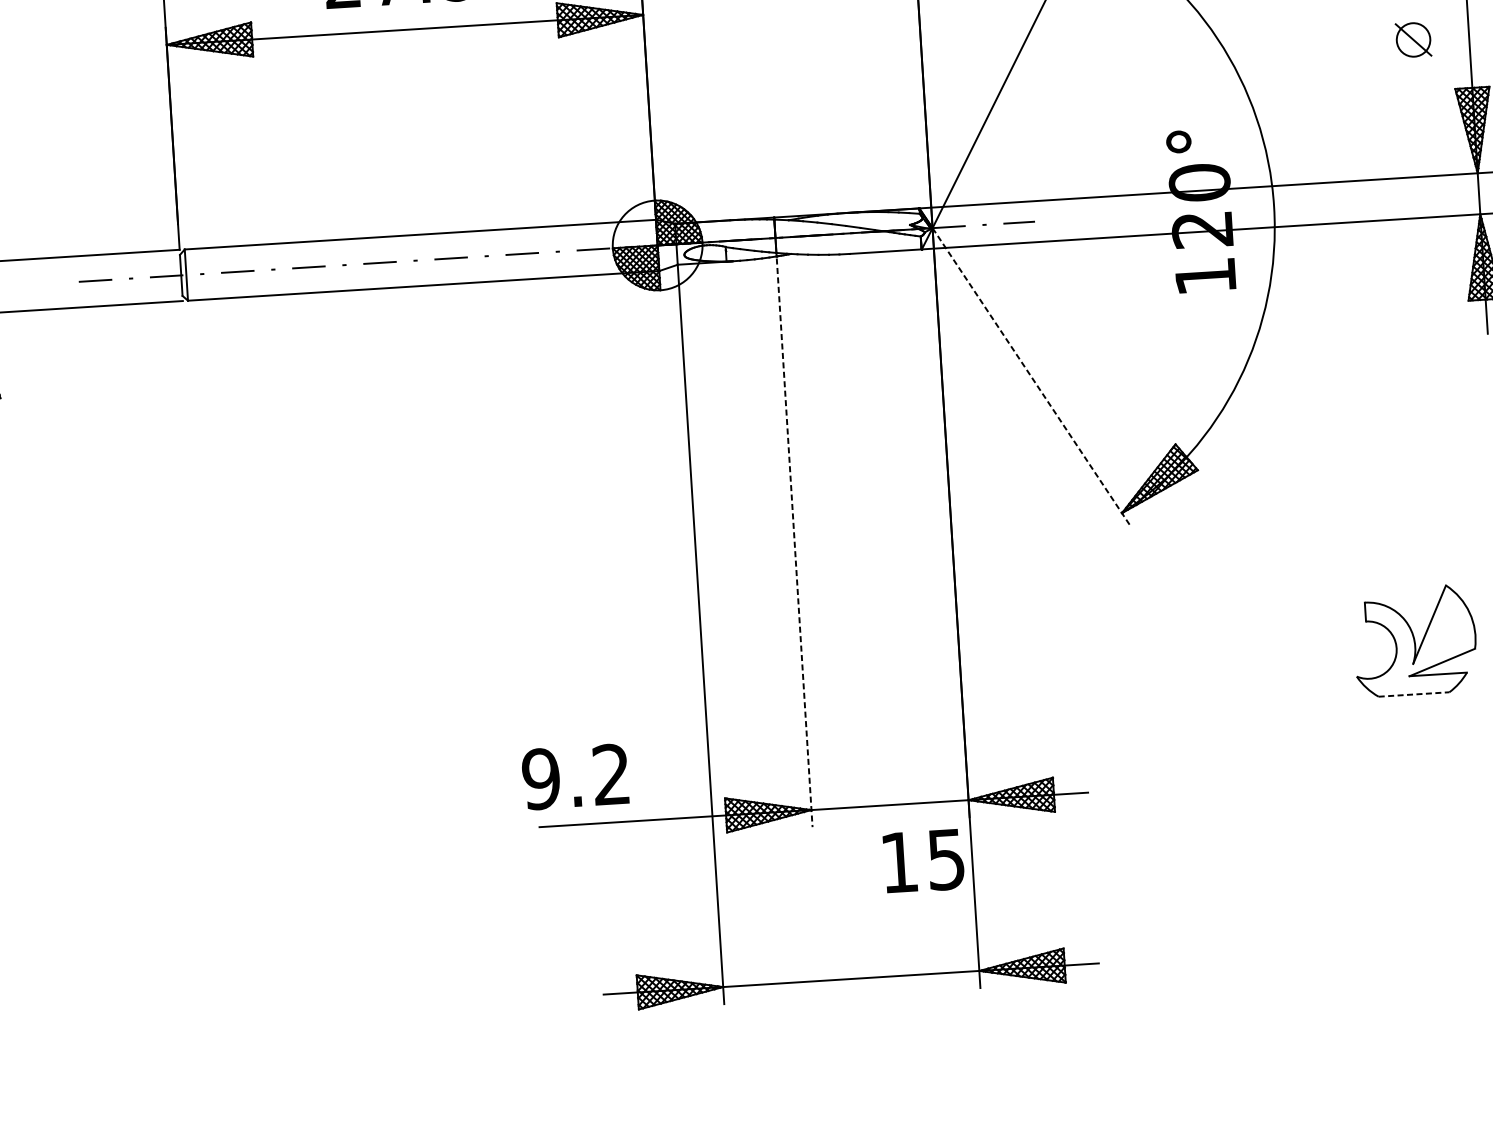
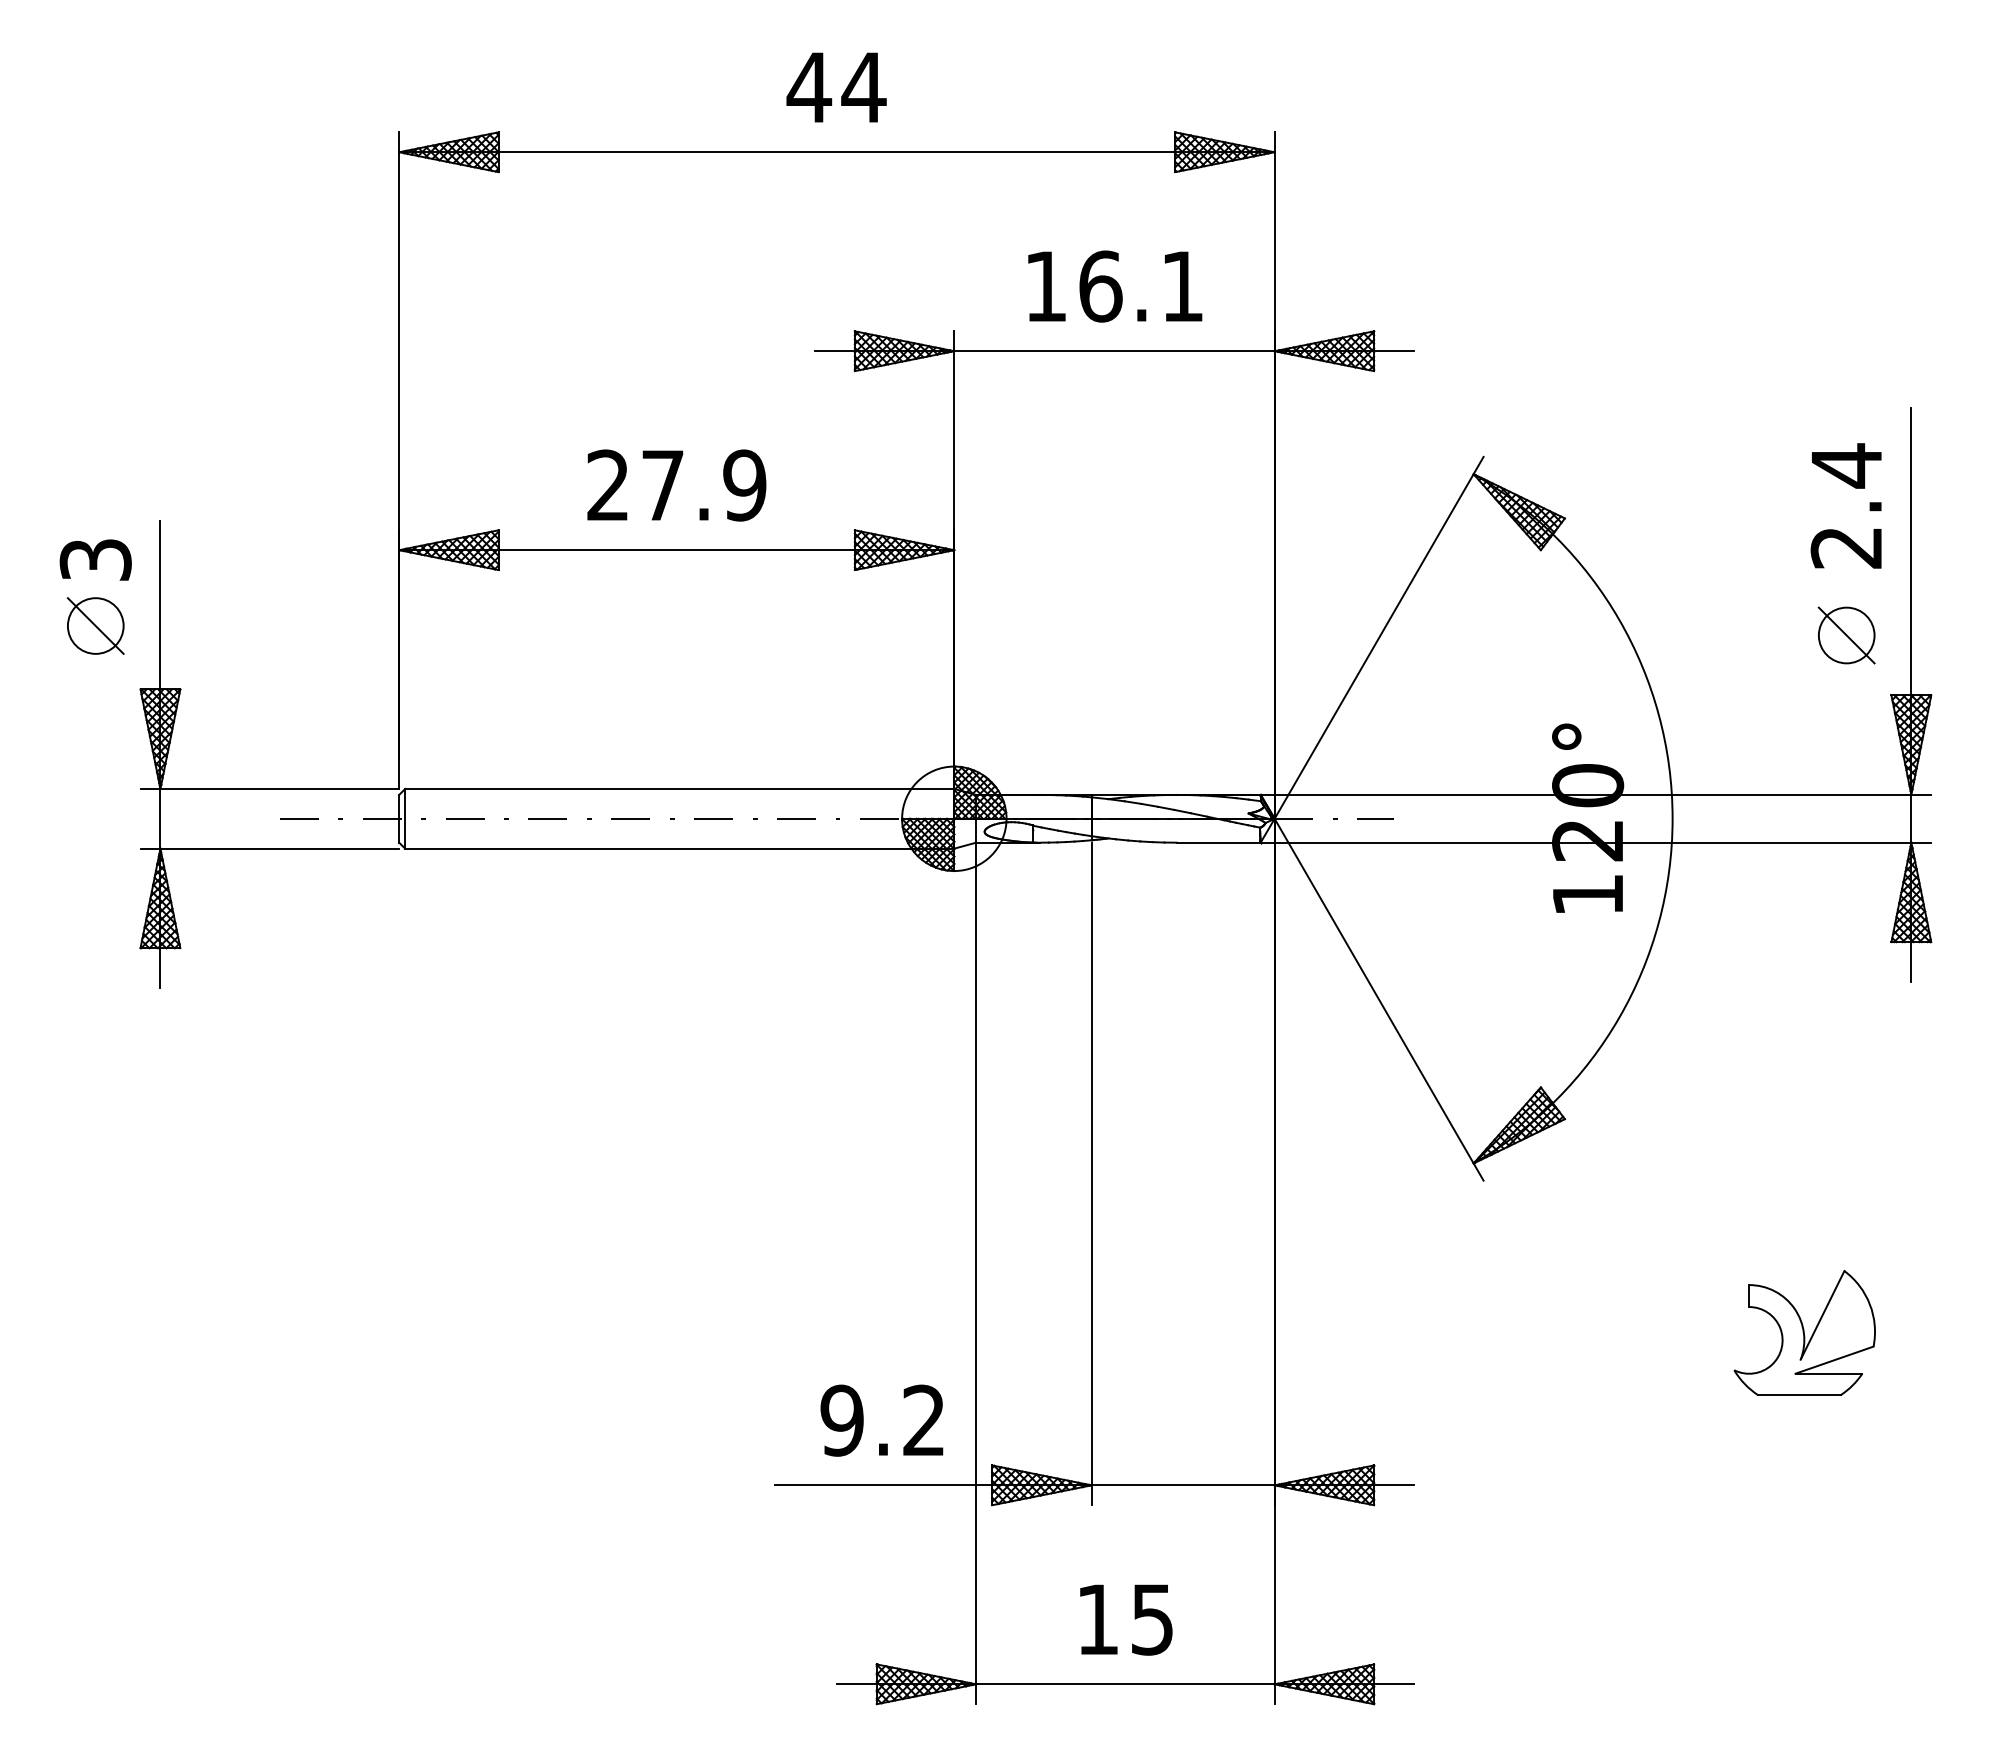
part: (1413, 39) -> (1846, 635), size x1.43
line: (1032, 377) -> (1379, 999), dashed -> solid
line: (794, 543) -> (1091, 1174), dashed -> solid
line: (1414, 694) -> (1799, 1395), dashed -> solid
text: (574, 776) -> (881, 1420), moved
text: (924, 860) -> (1126, 1619), moved

